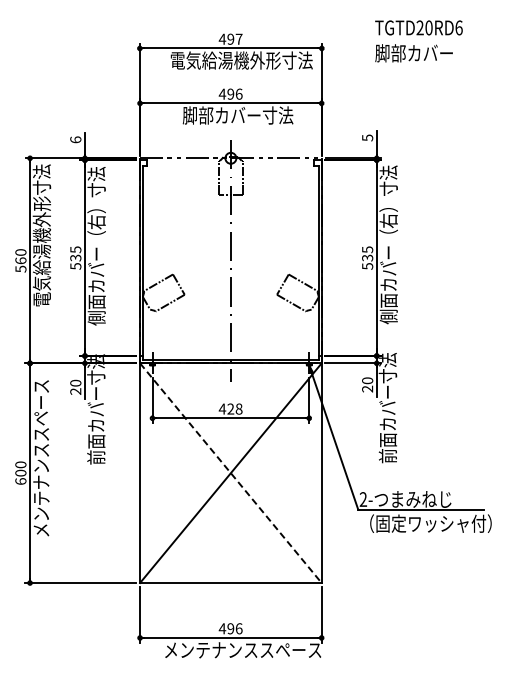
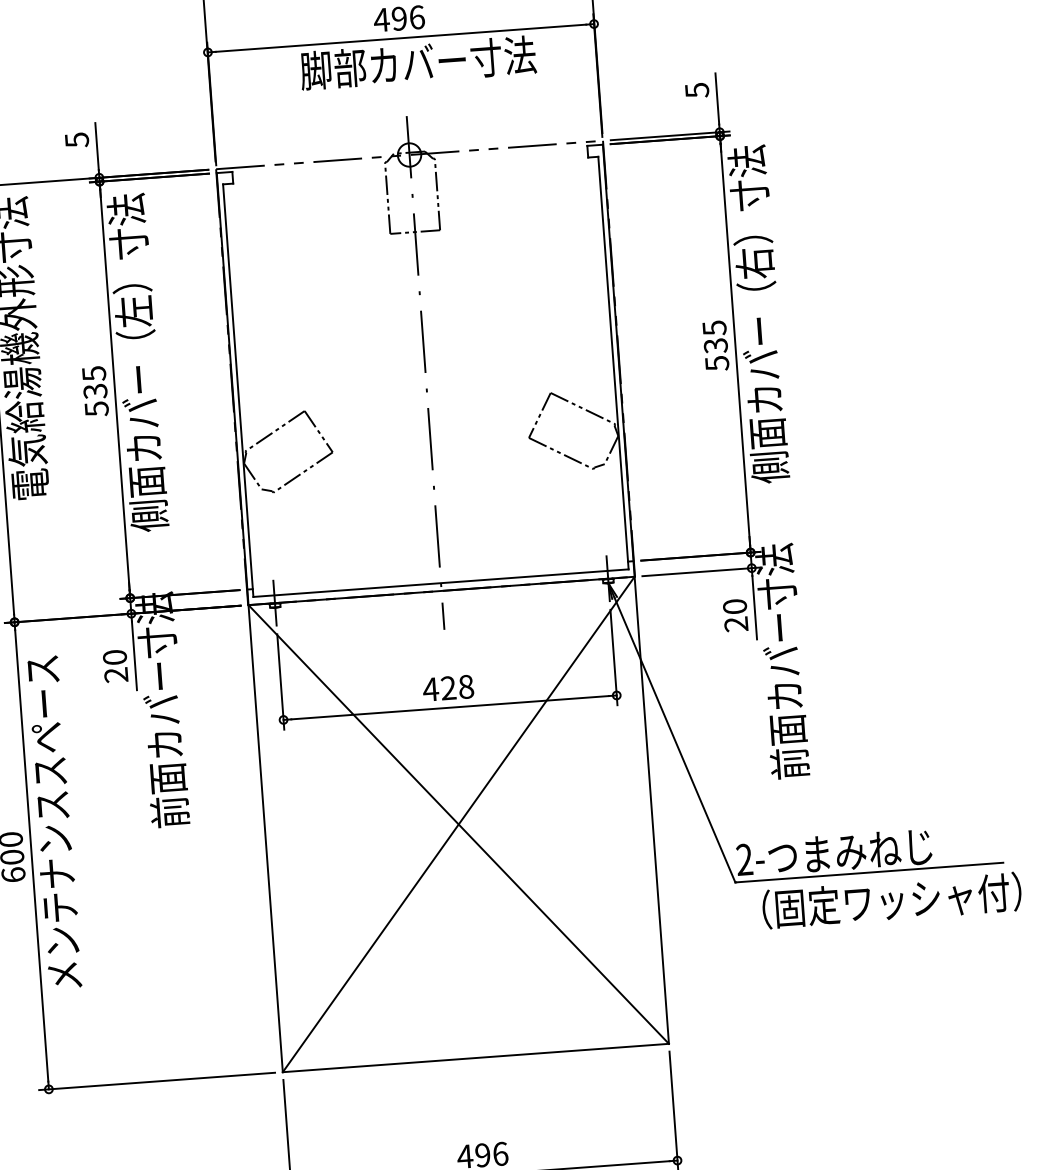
text: (75, 139) -> (76, 139), 6 -> 5
text: (96, 222) -> (133, 312), 側面カバー（右）寸法 -> 側面カバー（左）寸法
line: (230, 473) -> (457, 825), dashed -> solid

